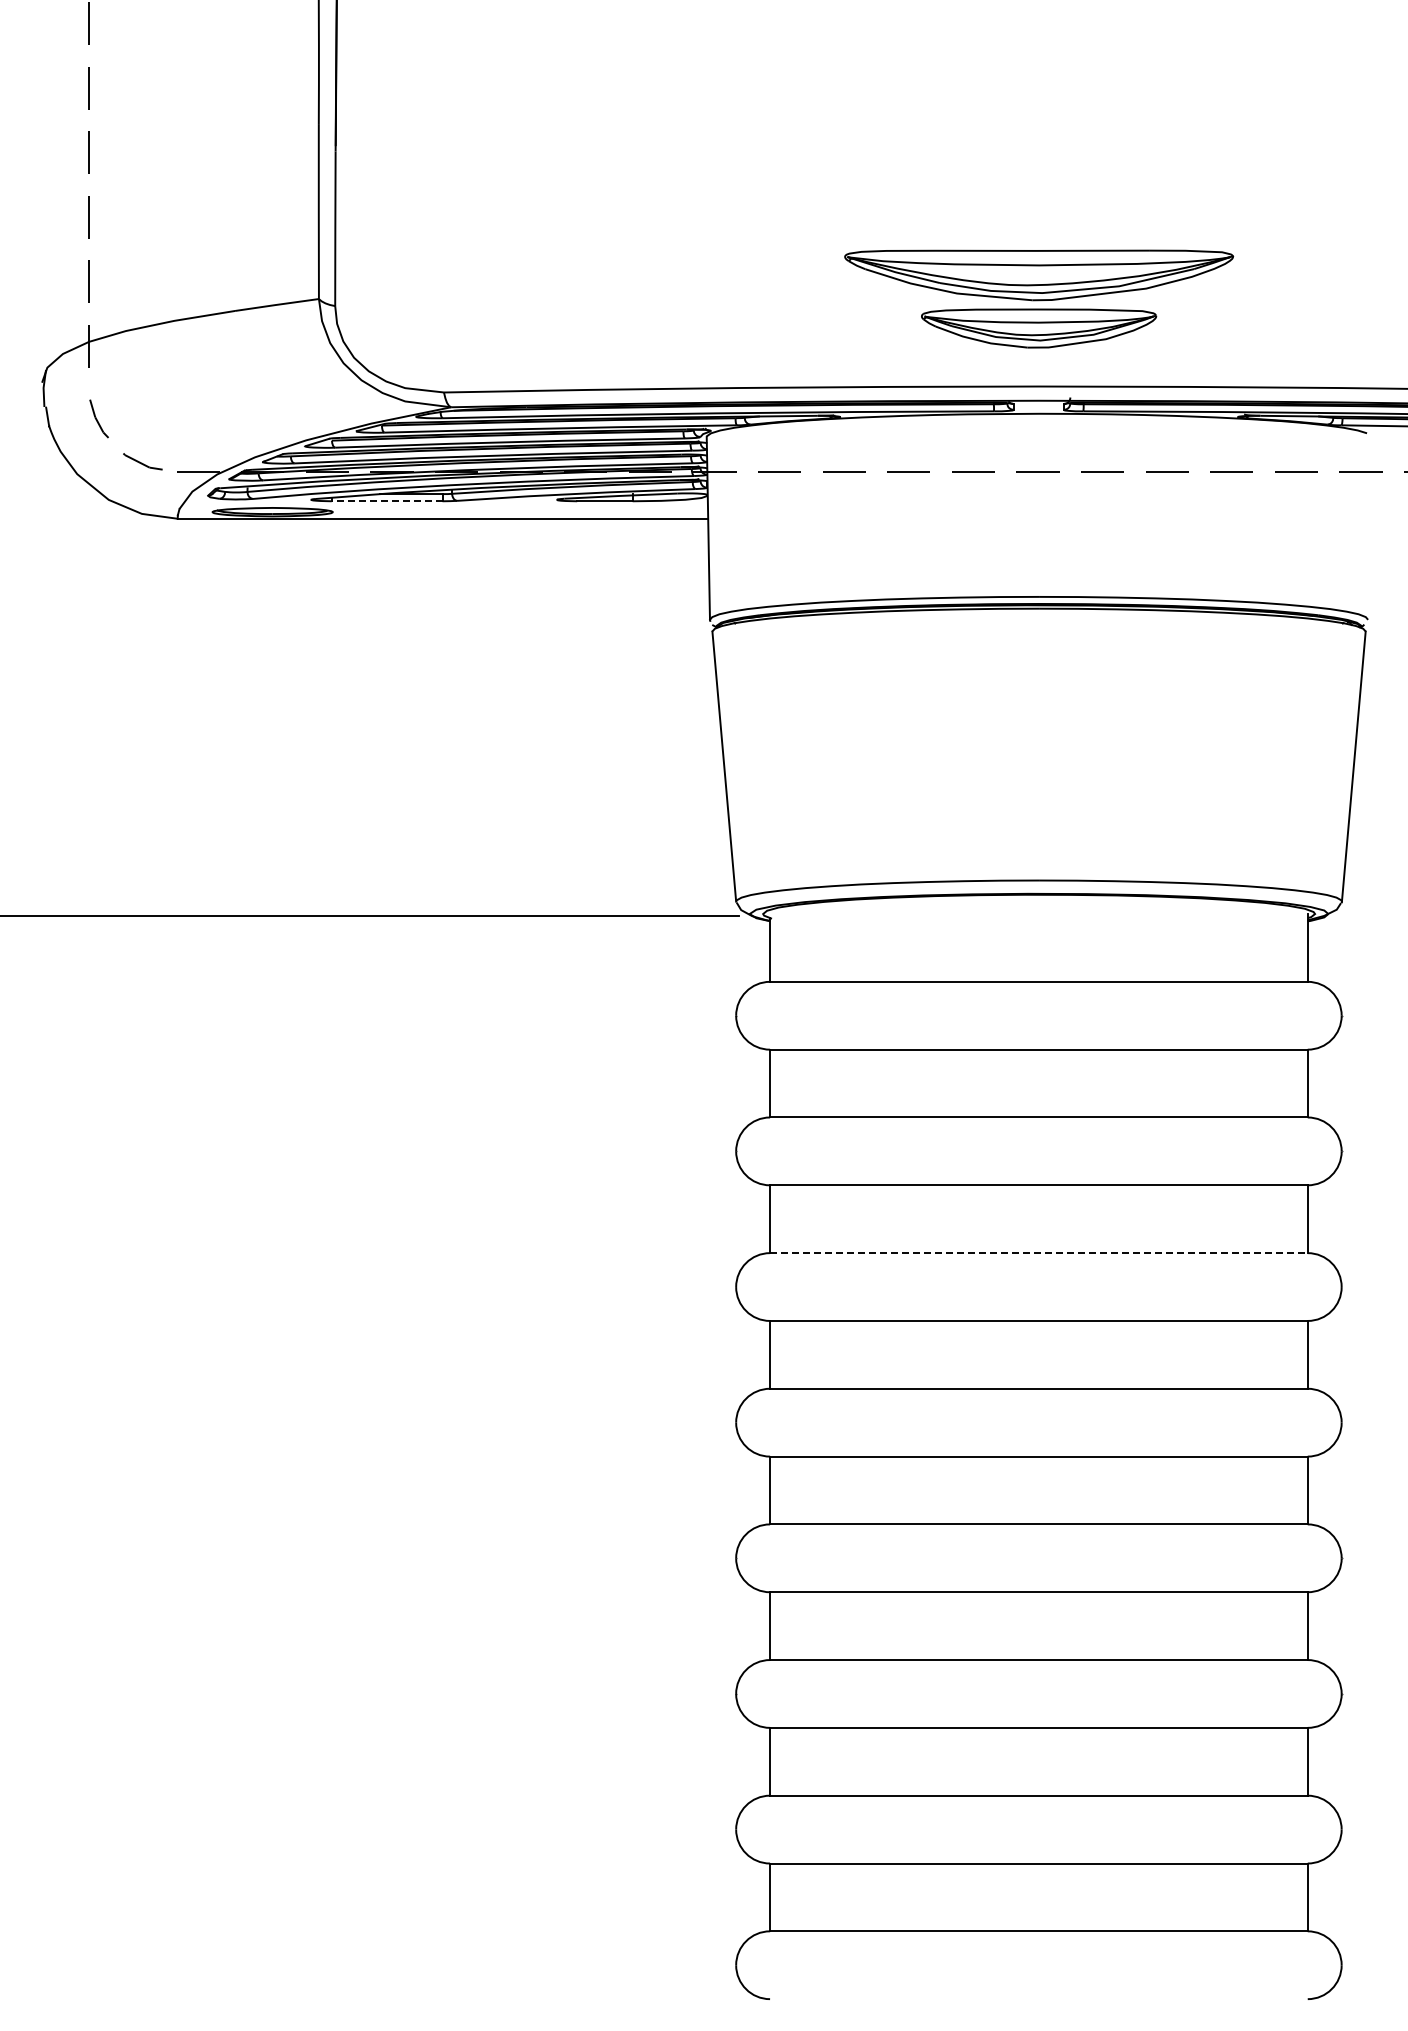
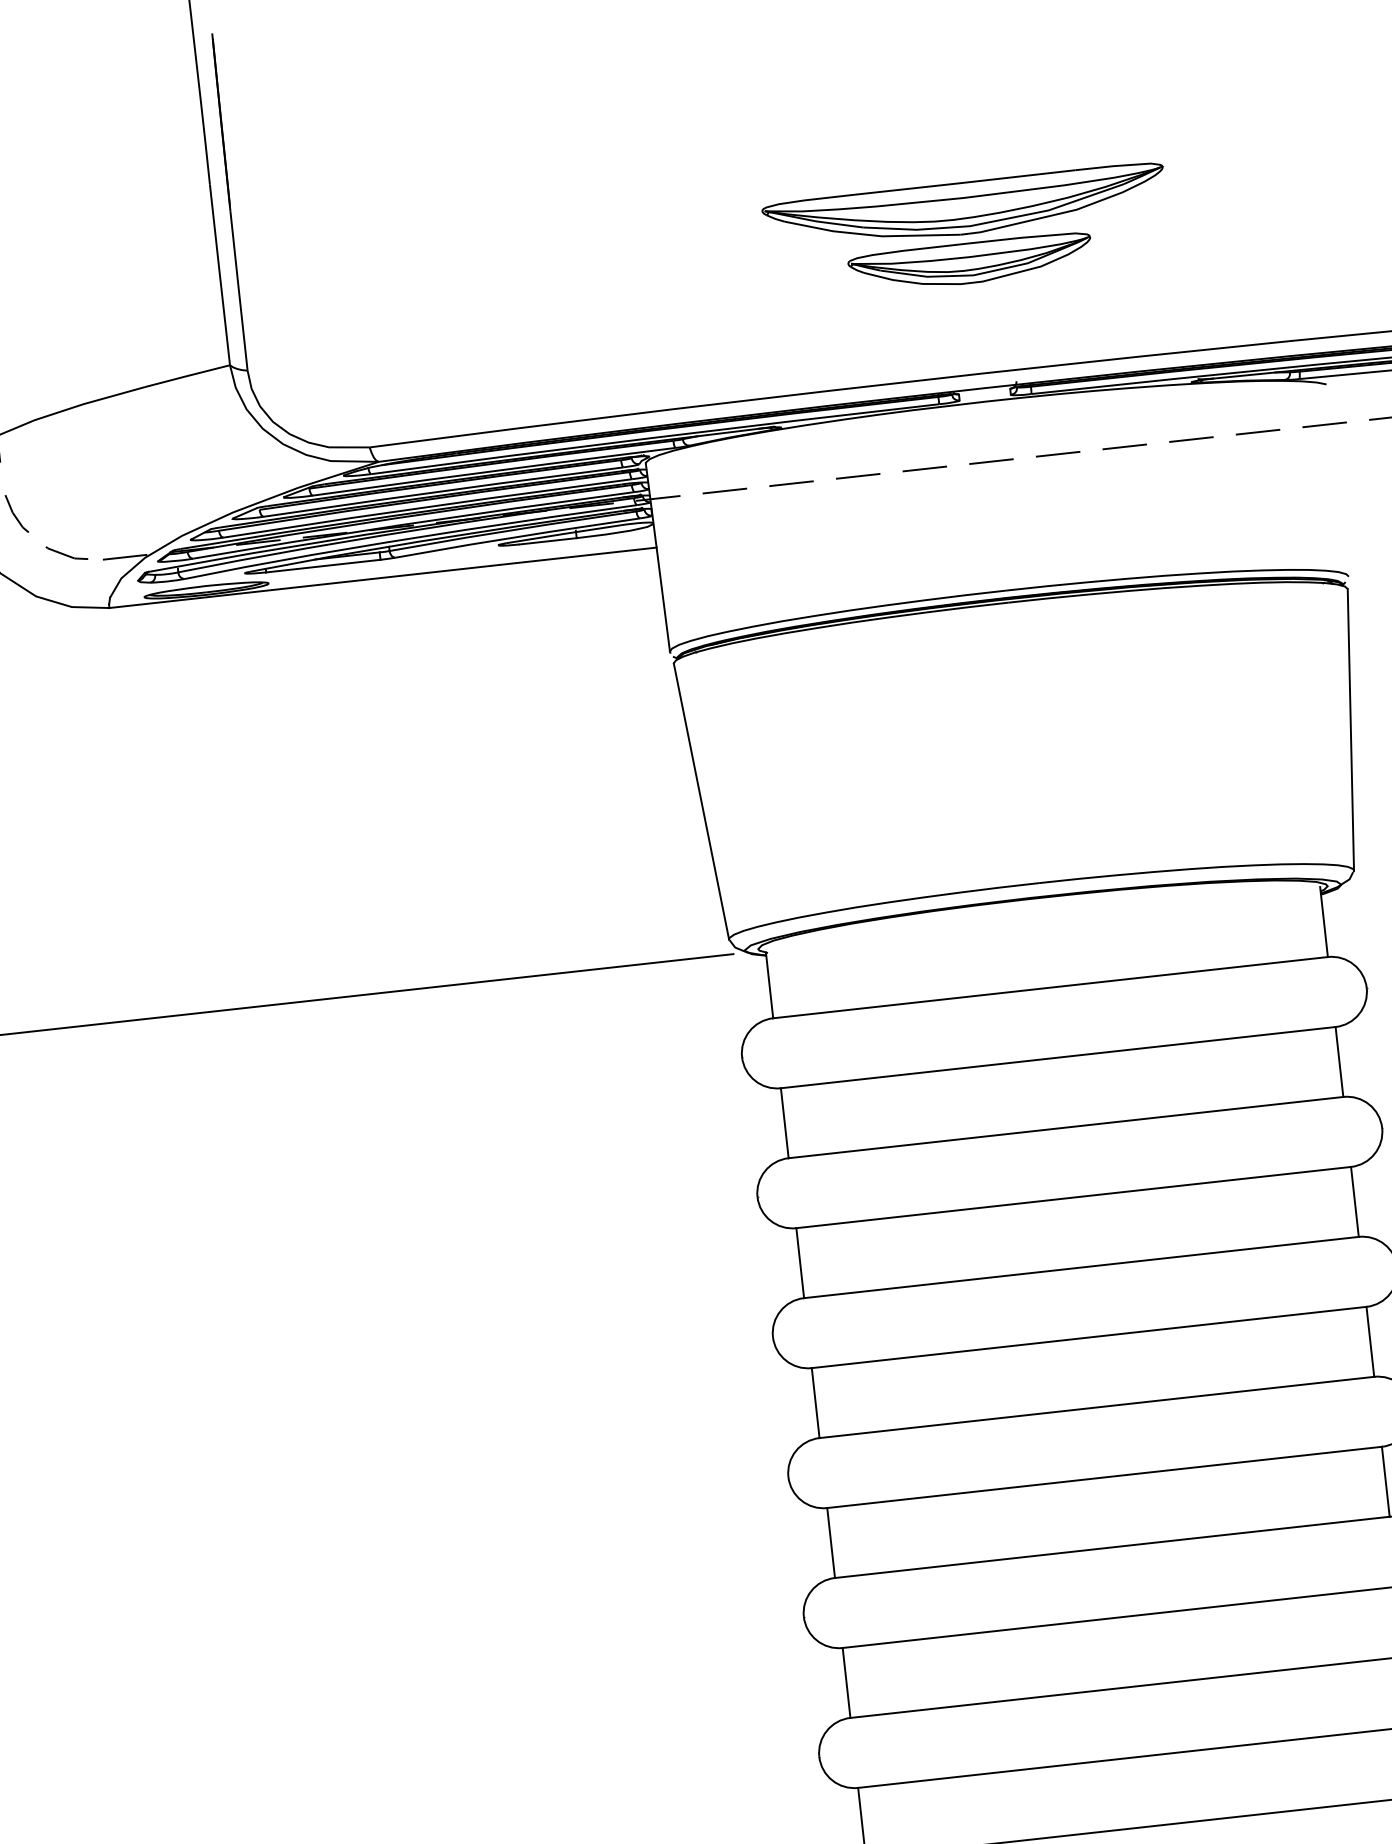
part: (1039, 298) -> (967, 232), moved
line: (386, 501) -> (322, 566), dashed -> solid
line: (1038, 1253) -> (1081, 1267), dashed -> solid

